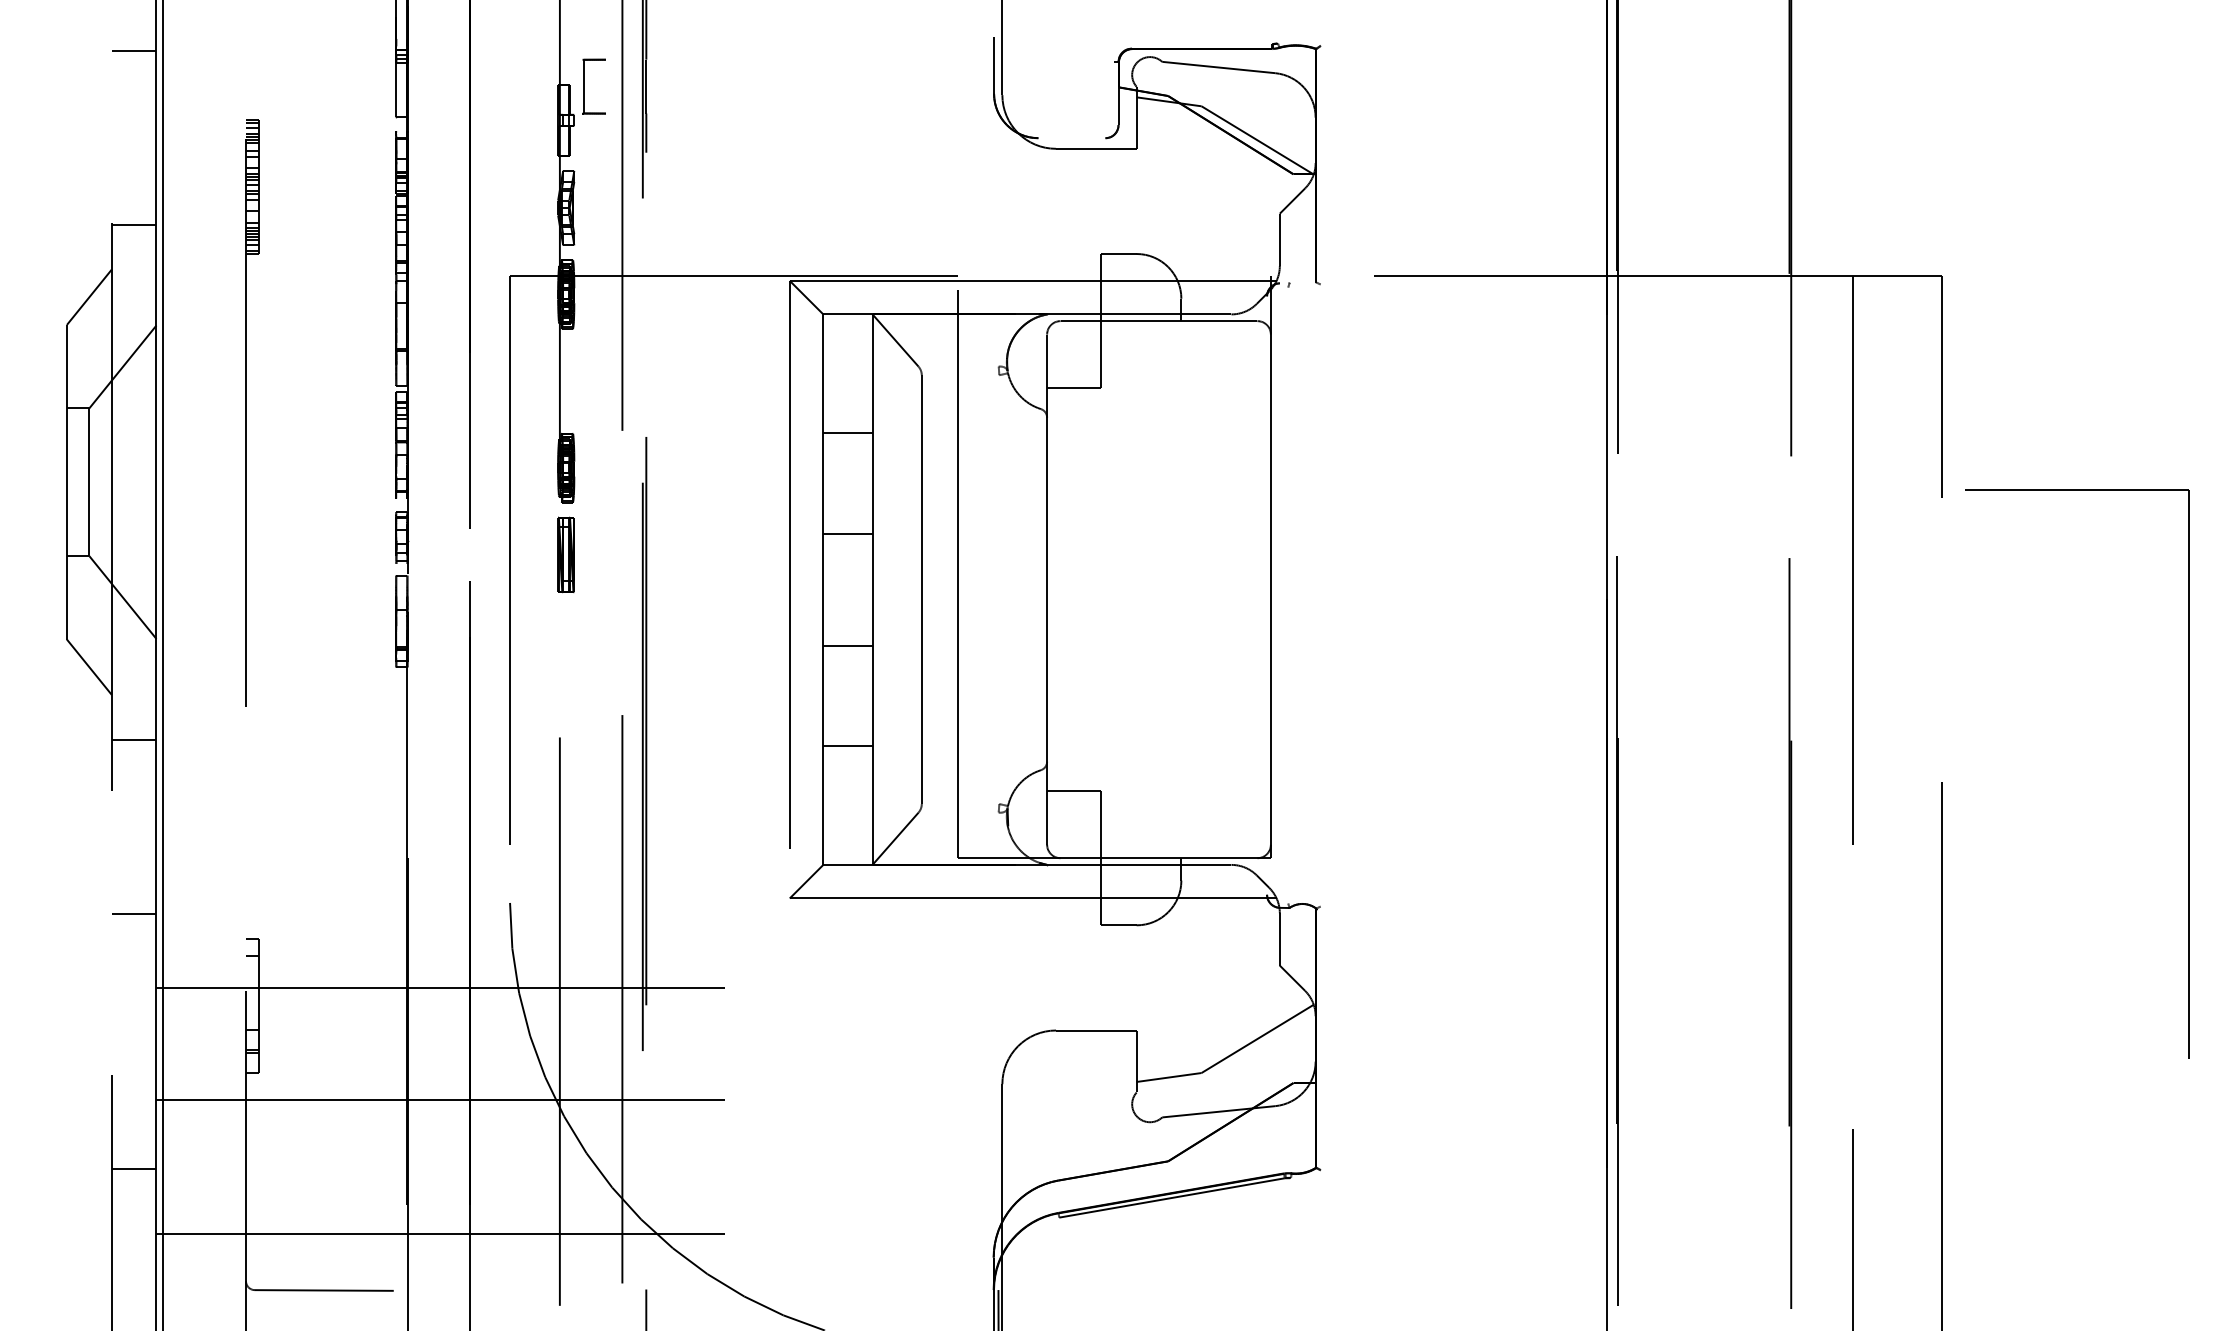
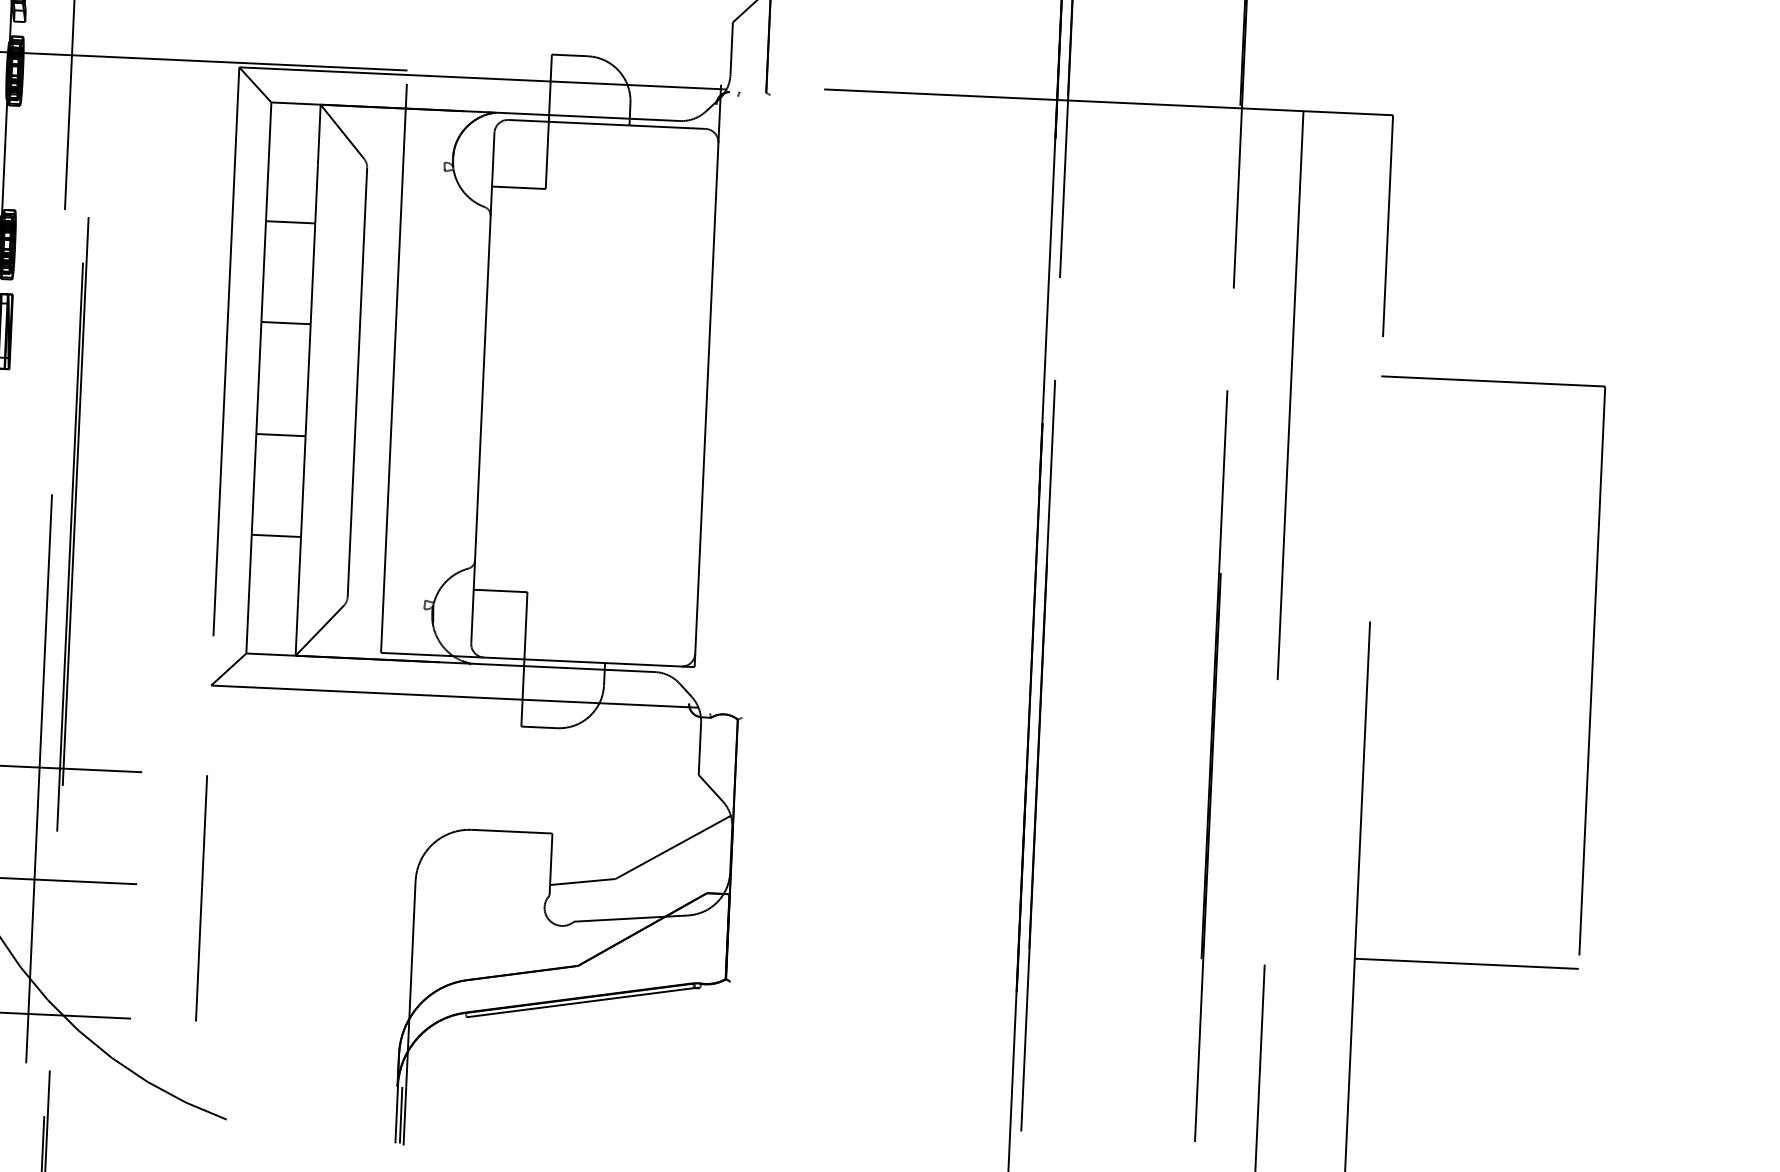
part: (2188, 773) -> (1591, 670), moved
line: (789, 1110) -> (201, 897), added
line: (2054, 1119) -> (1467, 964), added

